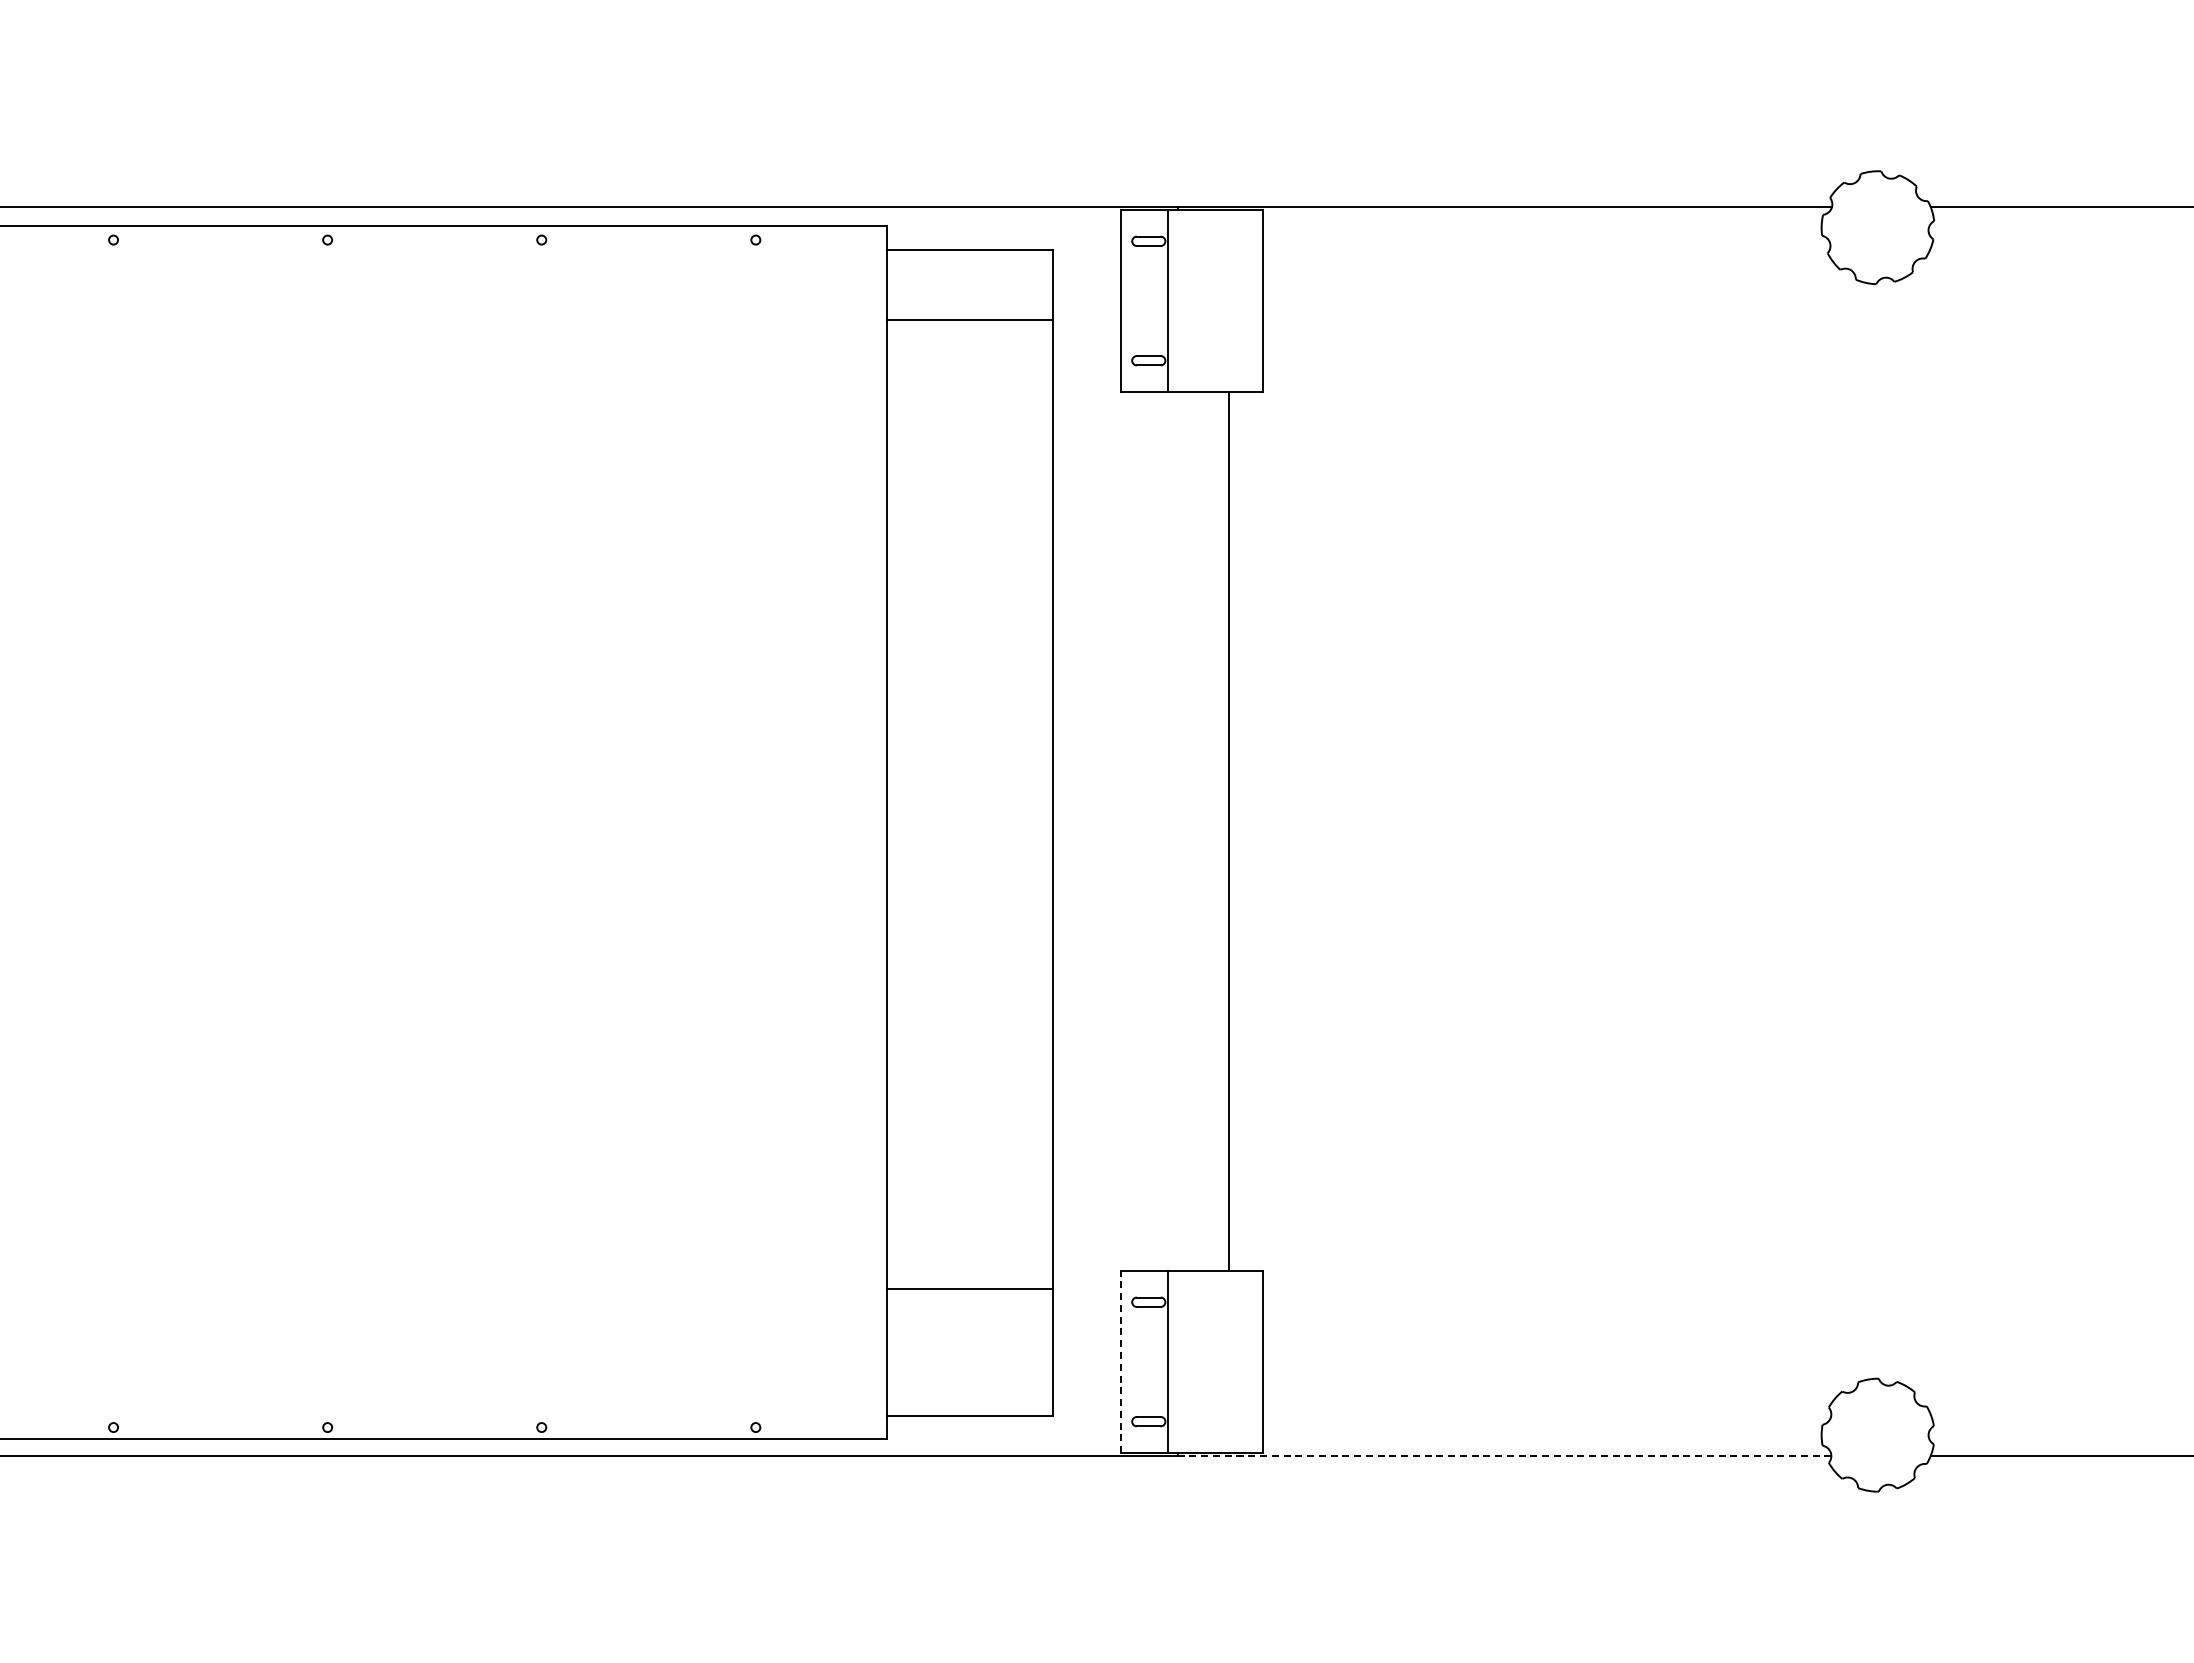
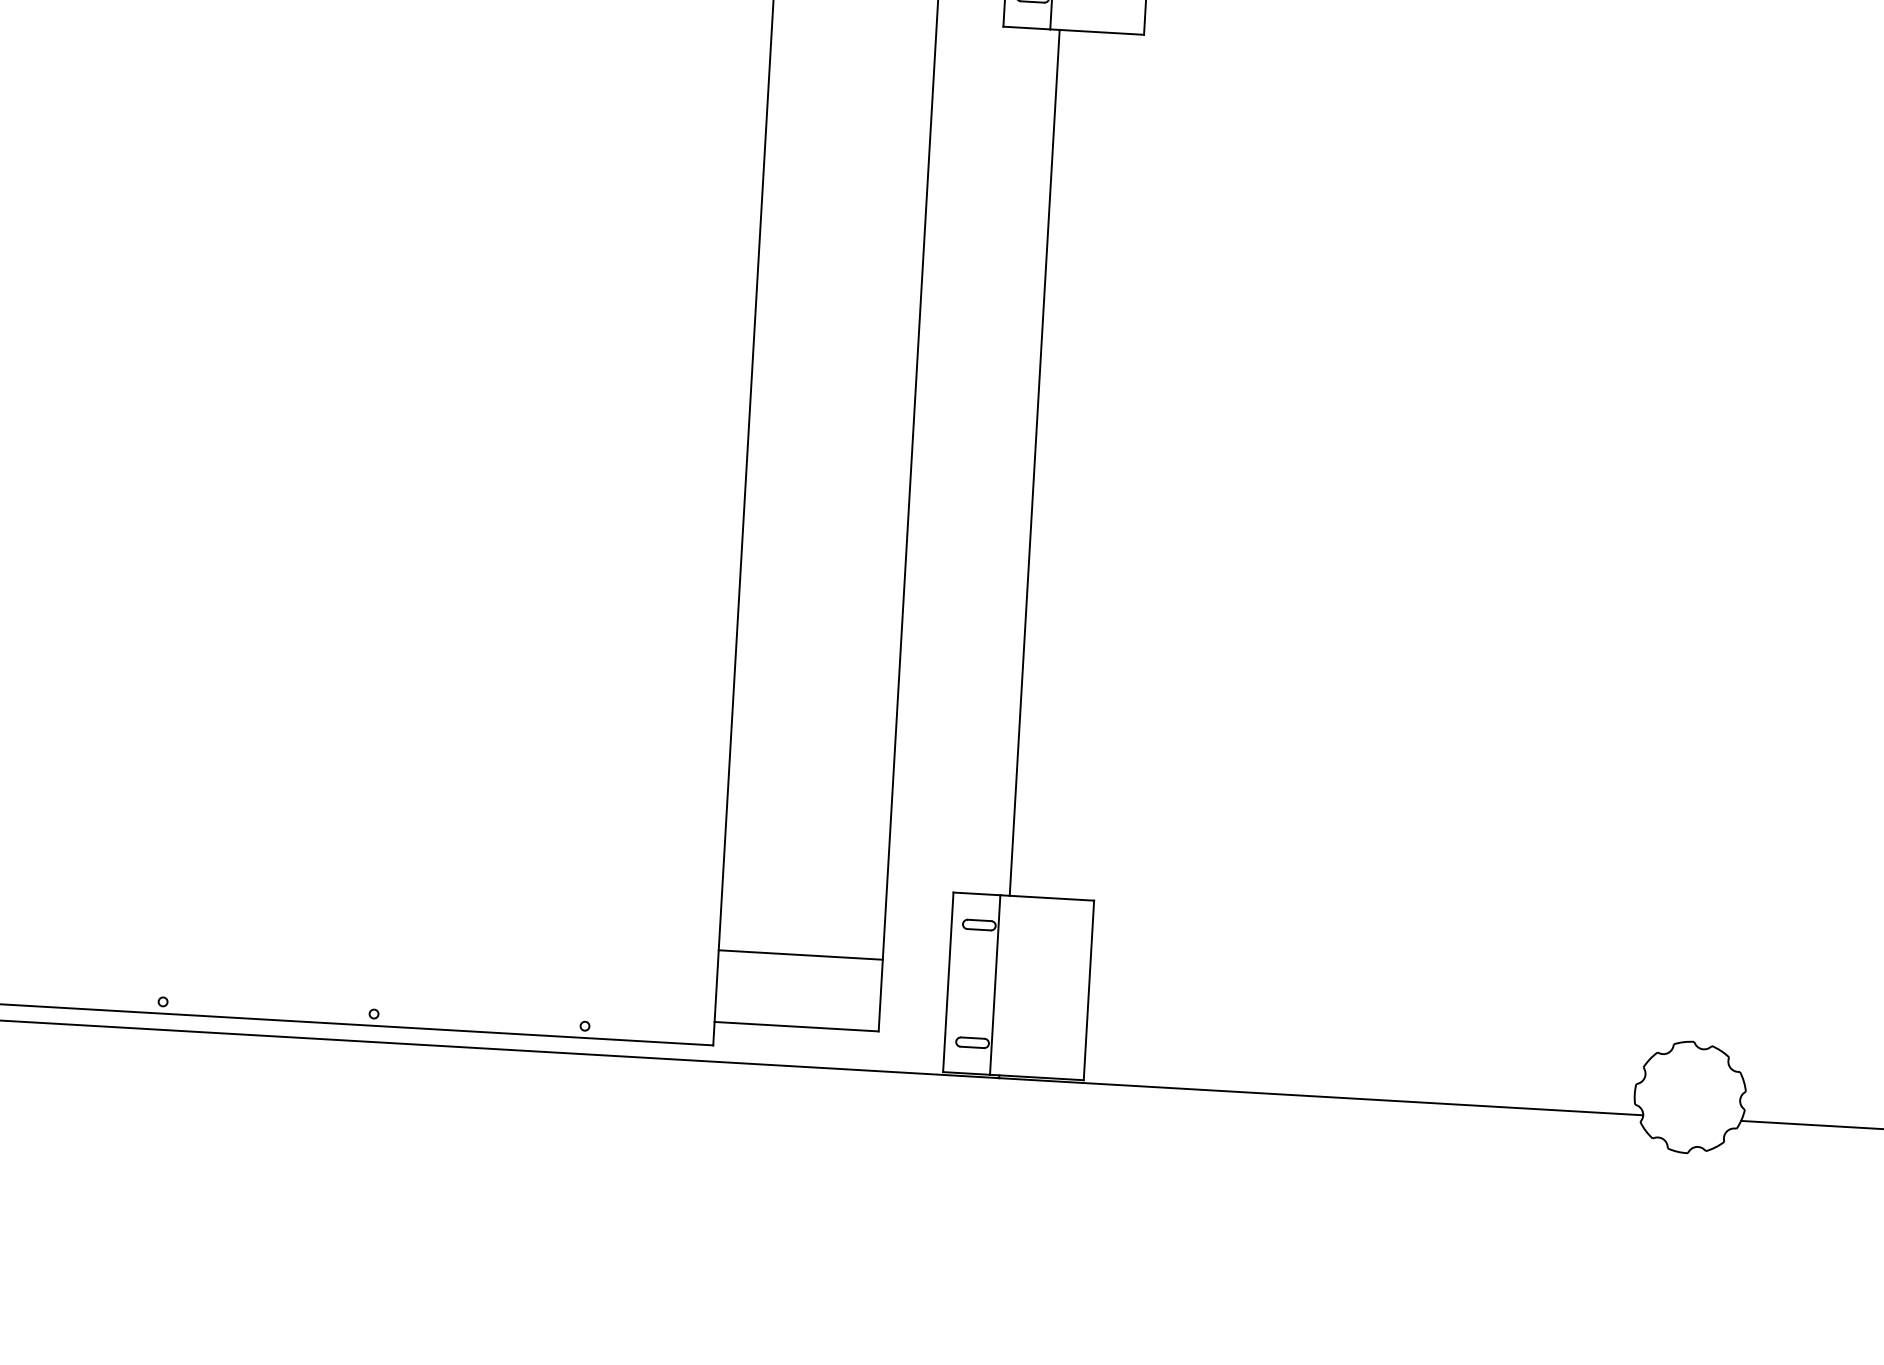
line: (1228, 831) -> (1034, 462), moved
line: (969, 1288) -> (800, 954), moved
line: (1120, 1361) -> (948, 981), dashed -> solid
line: (1504, 1455) -> (1321, 1096), dashed -> solid

